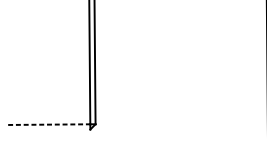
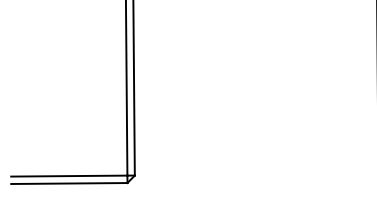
line: (49, 124) -> (69, 176), dashed -> solid
line: (49, 129) -> (69, 183), added

